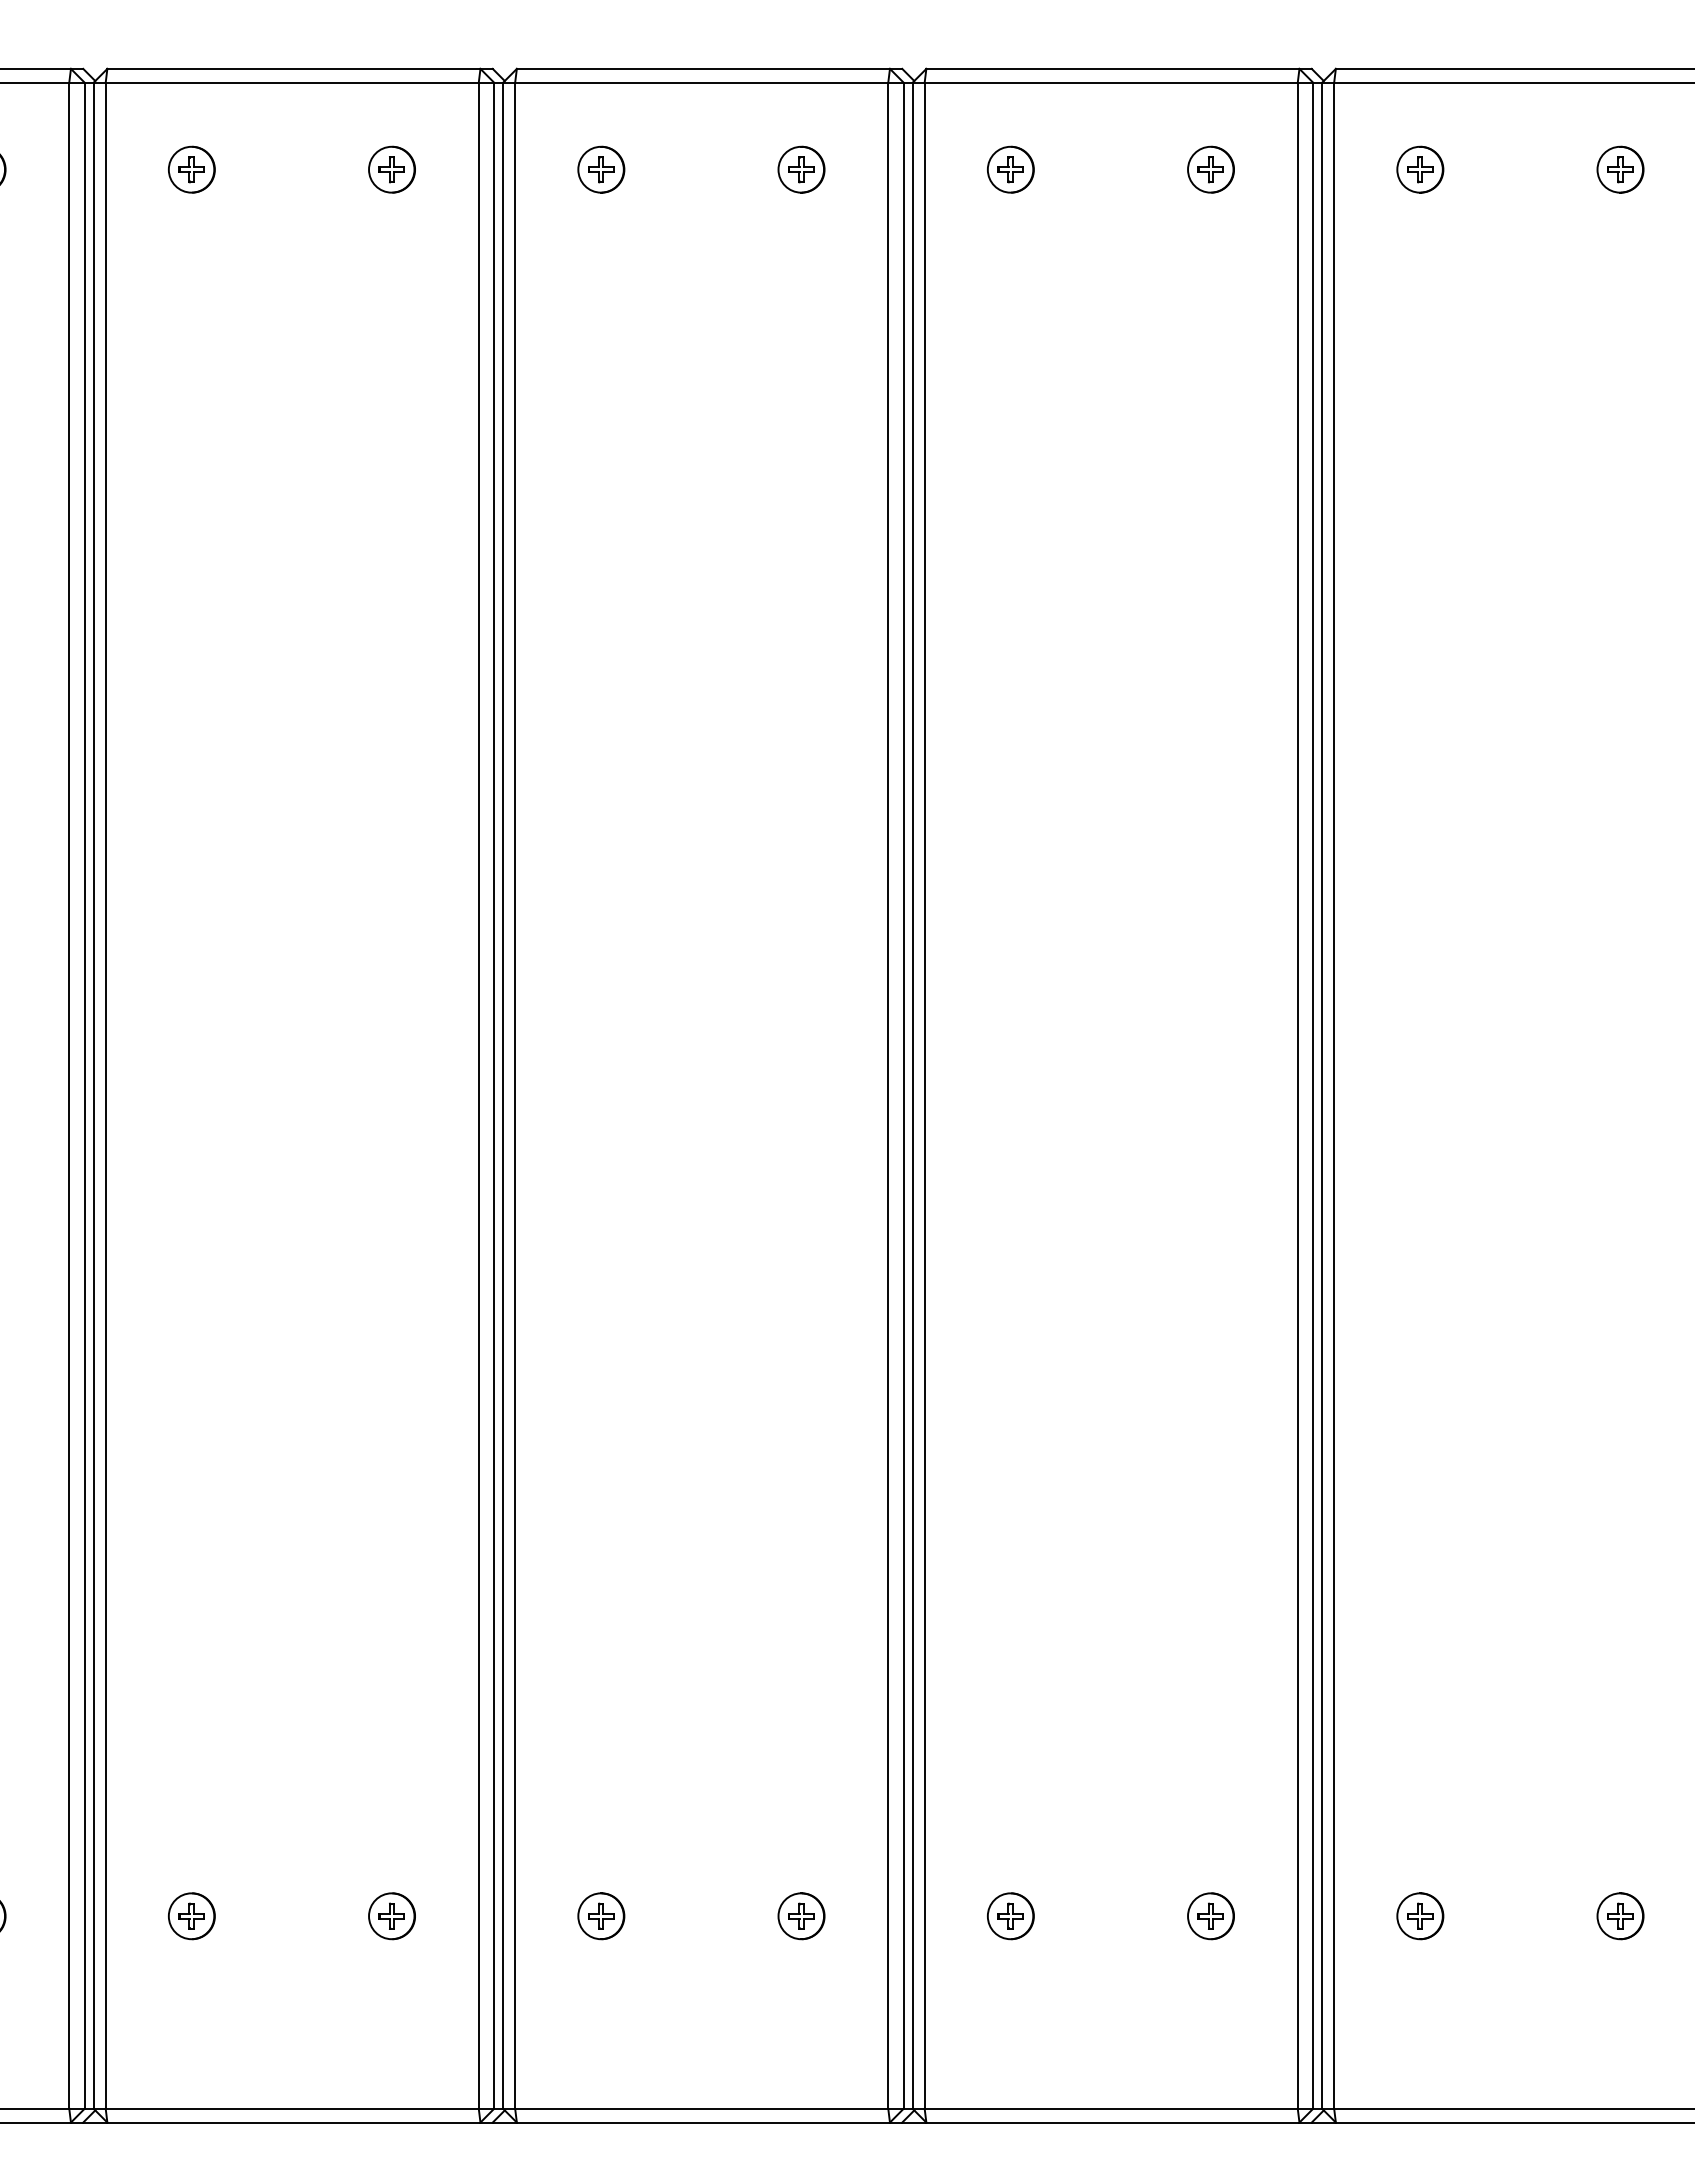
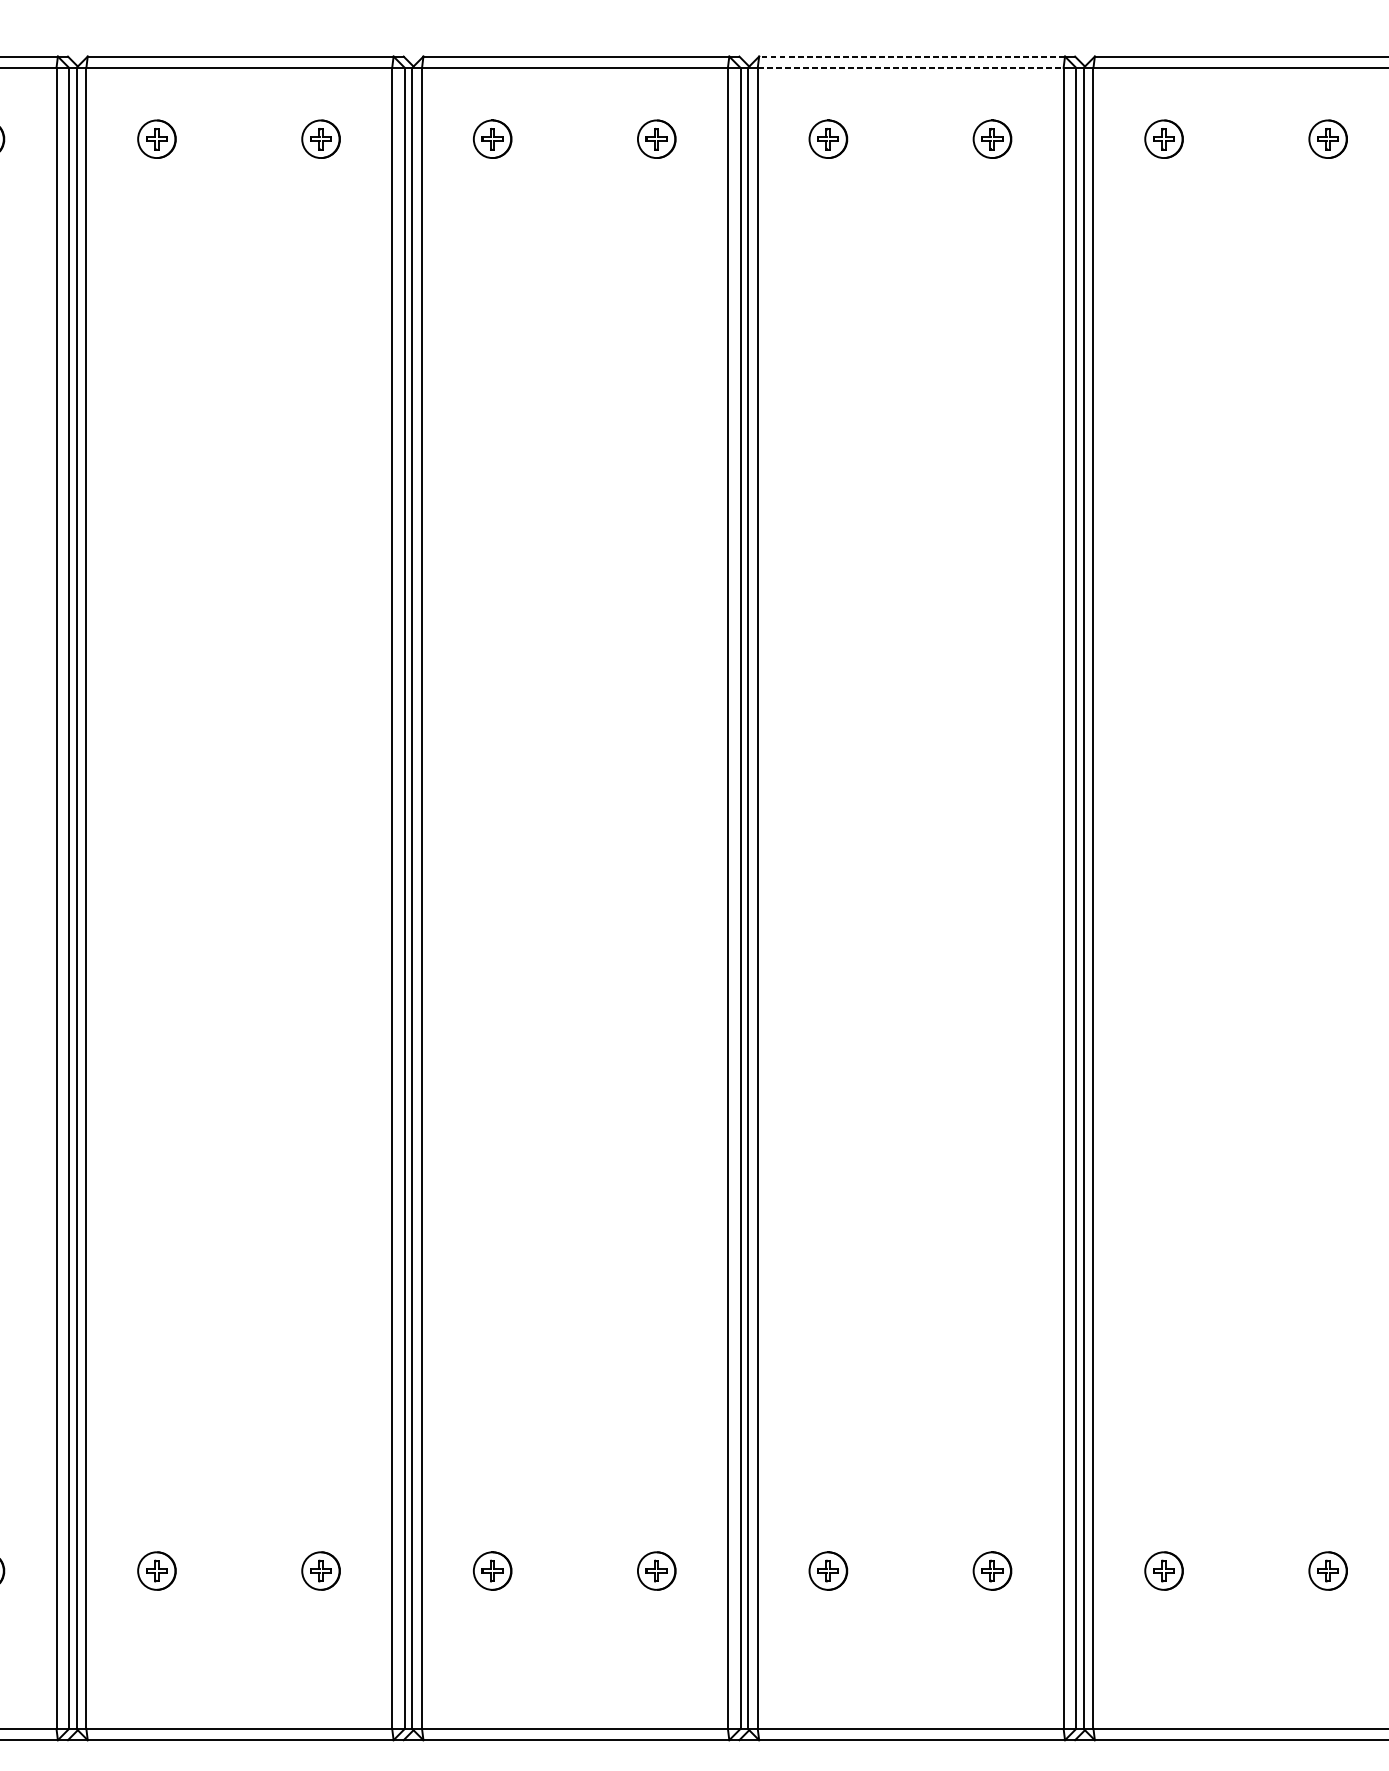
line: (1112, 68) -> (911, 56), solid -> dashed
line: (1111, 82) -> (910, 67), solid -> dashed

